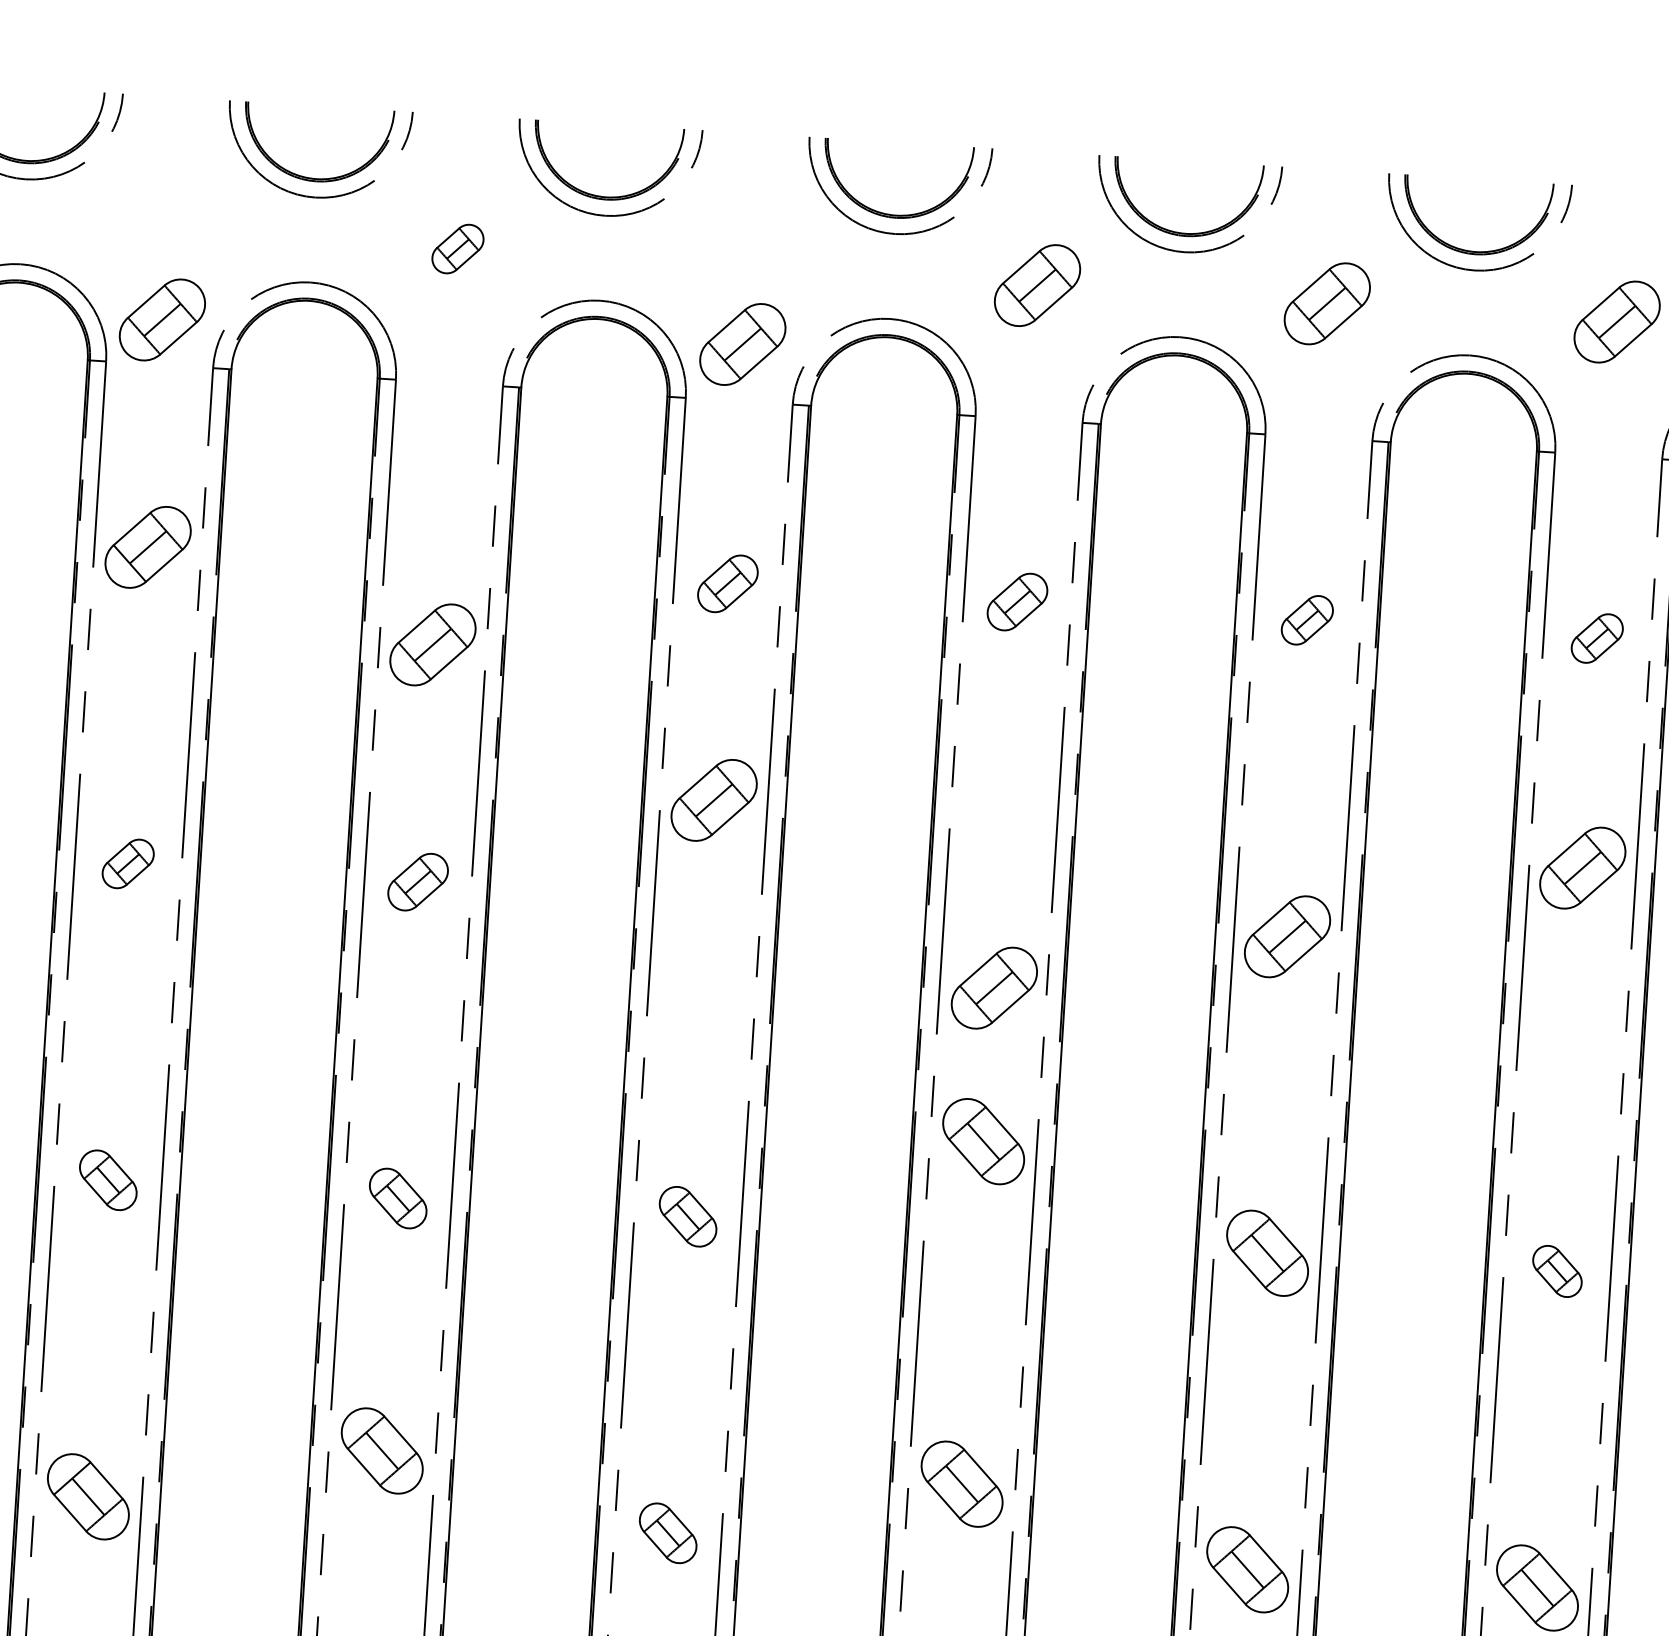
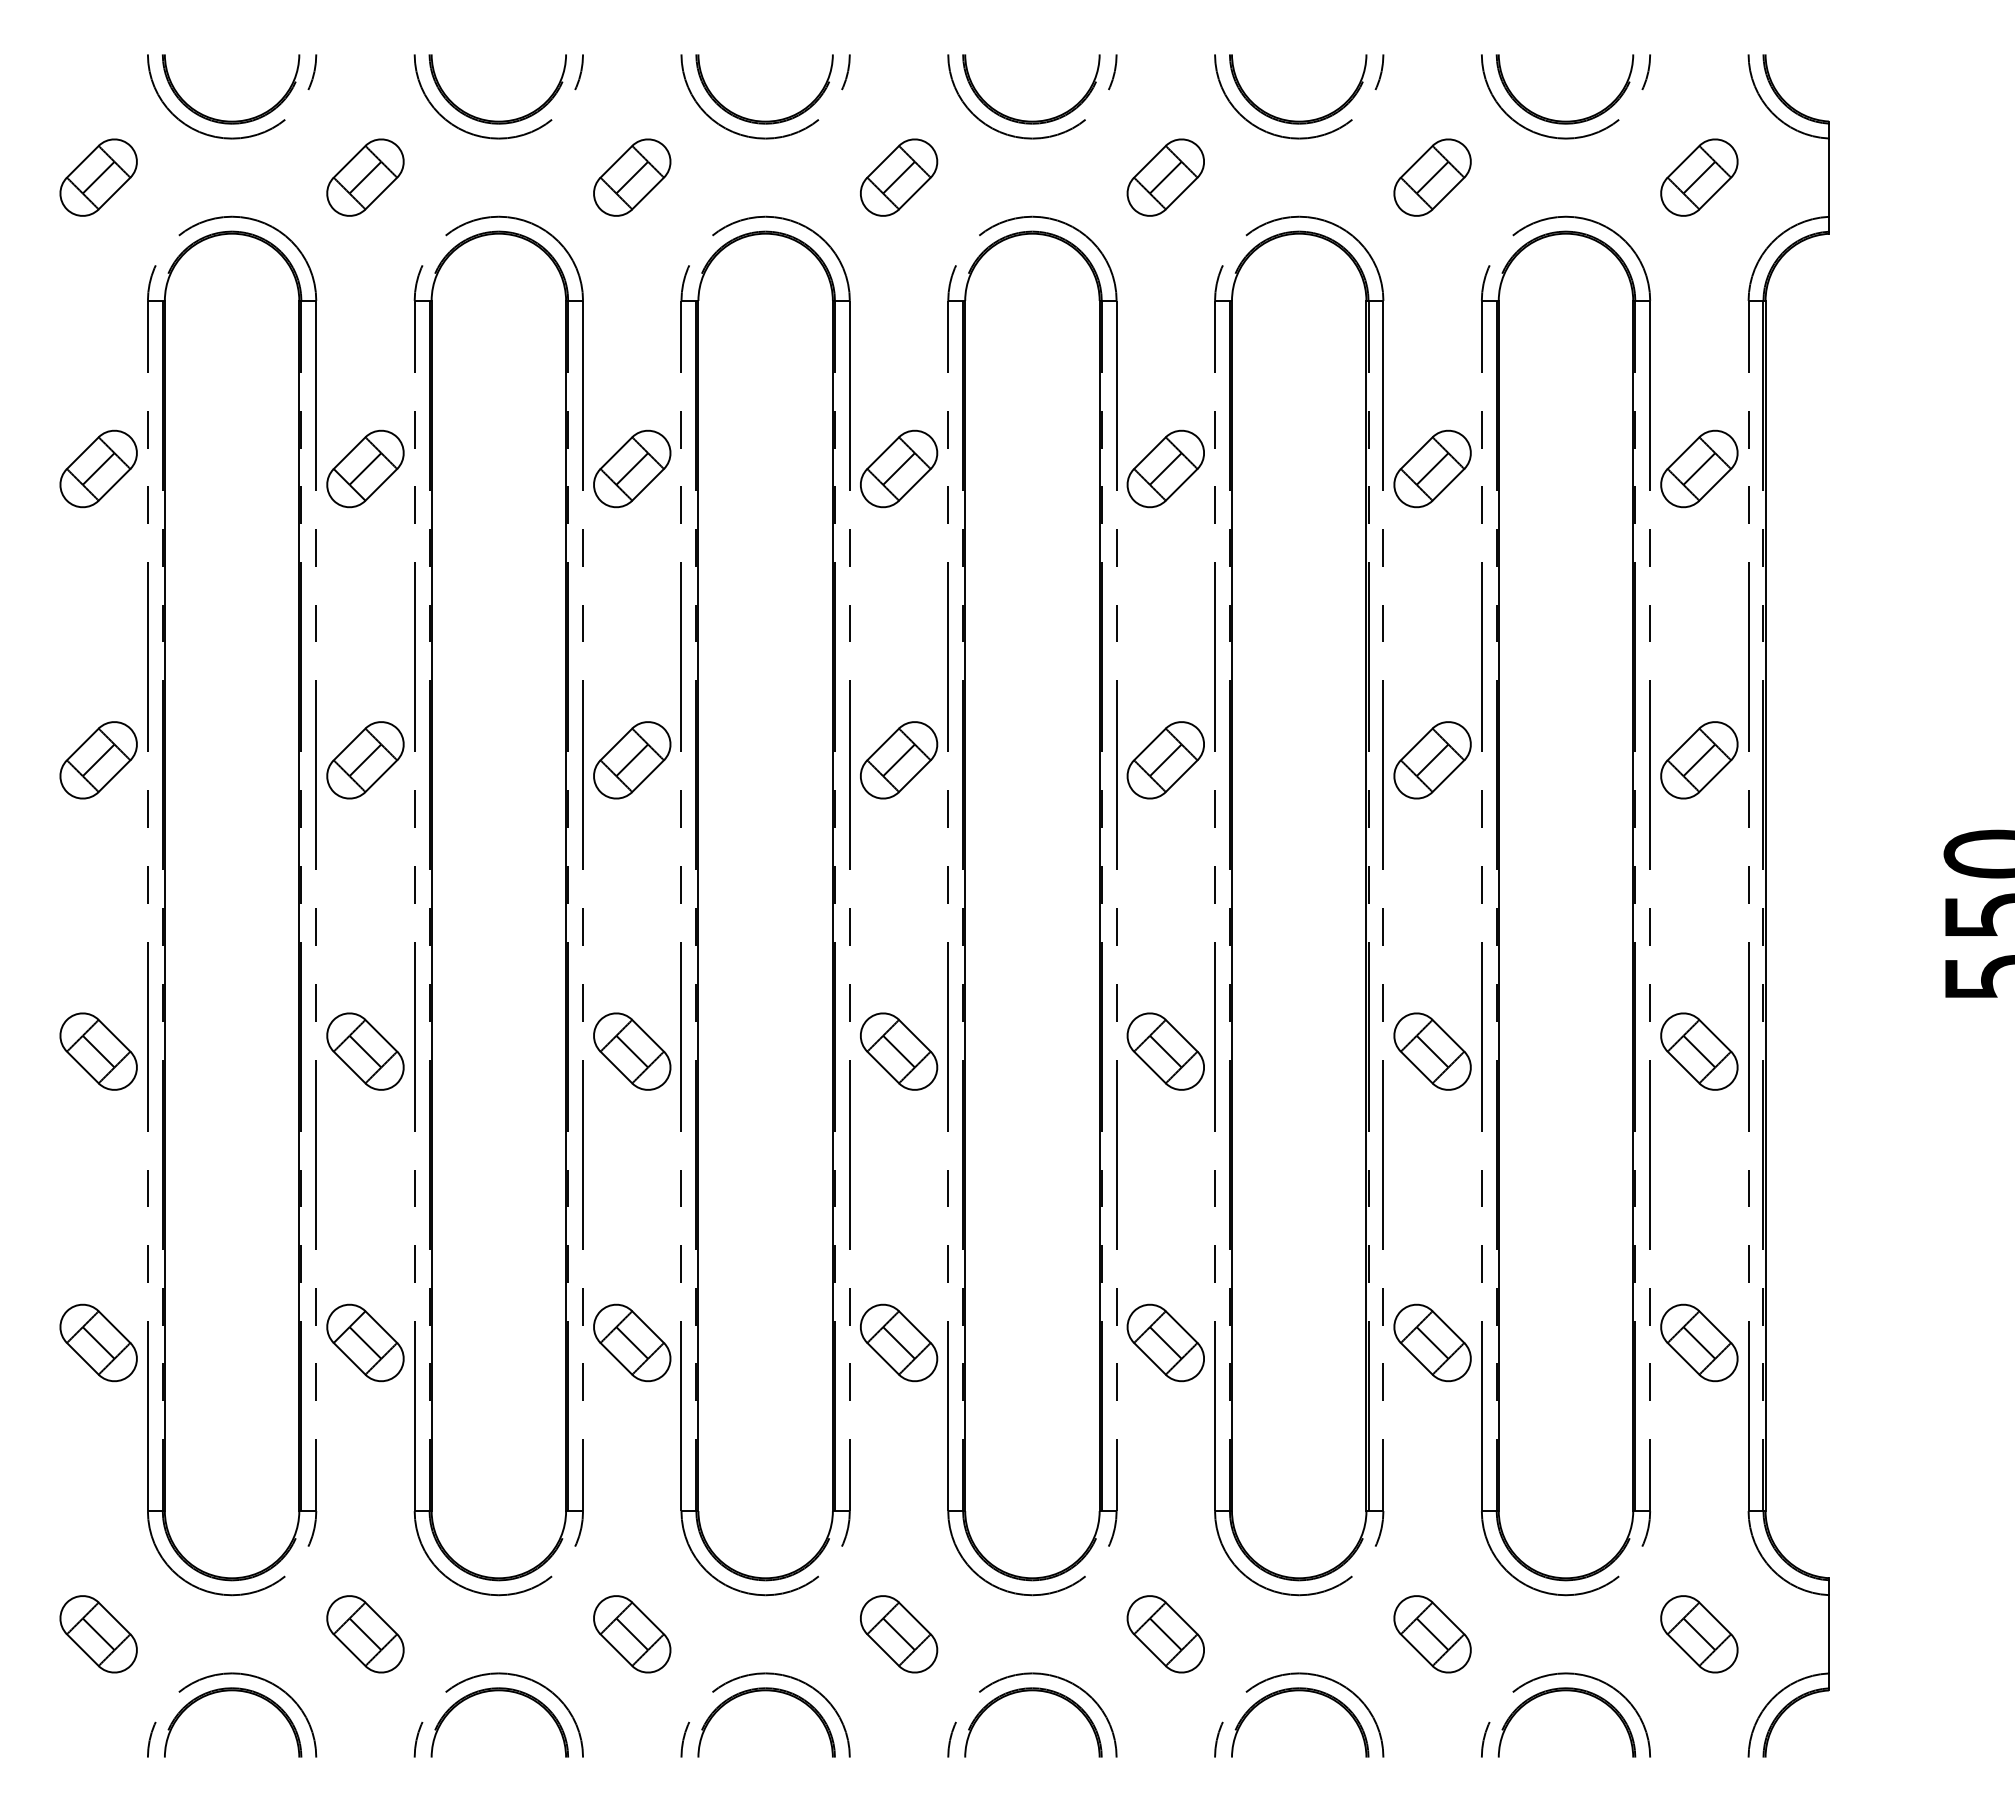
part: (458, 248) -> (632, 177), size x1.67
part: (162, 319) -> (365, 177), moved
part: (743, 344) -> (899, 177), moved
part: (728, 583) -> (899, 468), size x1.43
part: (1017, 601) -> (1165, 468), size x1.43
part: (1307, 619) -> (1432, 468), size x1.67
part: (1597, 638) -> (1699, 468), size x1.67
part: (433, 644) -> (632, 468), moved
part: (714, 800) -> (899, 760), moved
part: (128, 864) -> (365, 760), size x1.67
part: (1582, 868) -> (1699, 760), moved
part: (418, 882) -> (632, 760), size x1.43
part: (994, 988) -> (1165, 760), moved
part: (983, 1141) -> (1165, 1051), moved
part: (108, 1180) -> (365, 1051), size x1.43
part: (398, 1198) -> (632, 1051), size x1.43
part: (688, 1216) -> (899, 1051), size x1.43
part: (1557, 1271) -> (1699, 1051), size x1.67
part: (382, 1450) -> (632, 1342), moved
part: (961, 1483) -> (1165, 1342), moved
part: (668, 1532) -> (899, 1342), size x1.43

